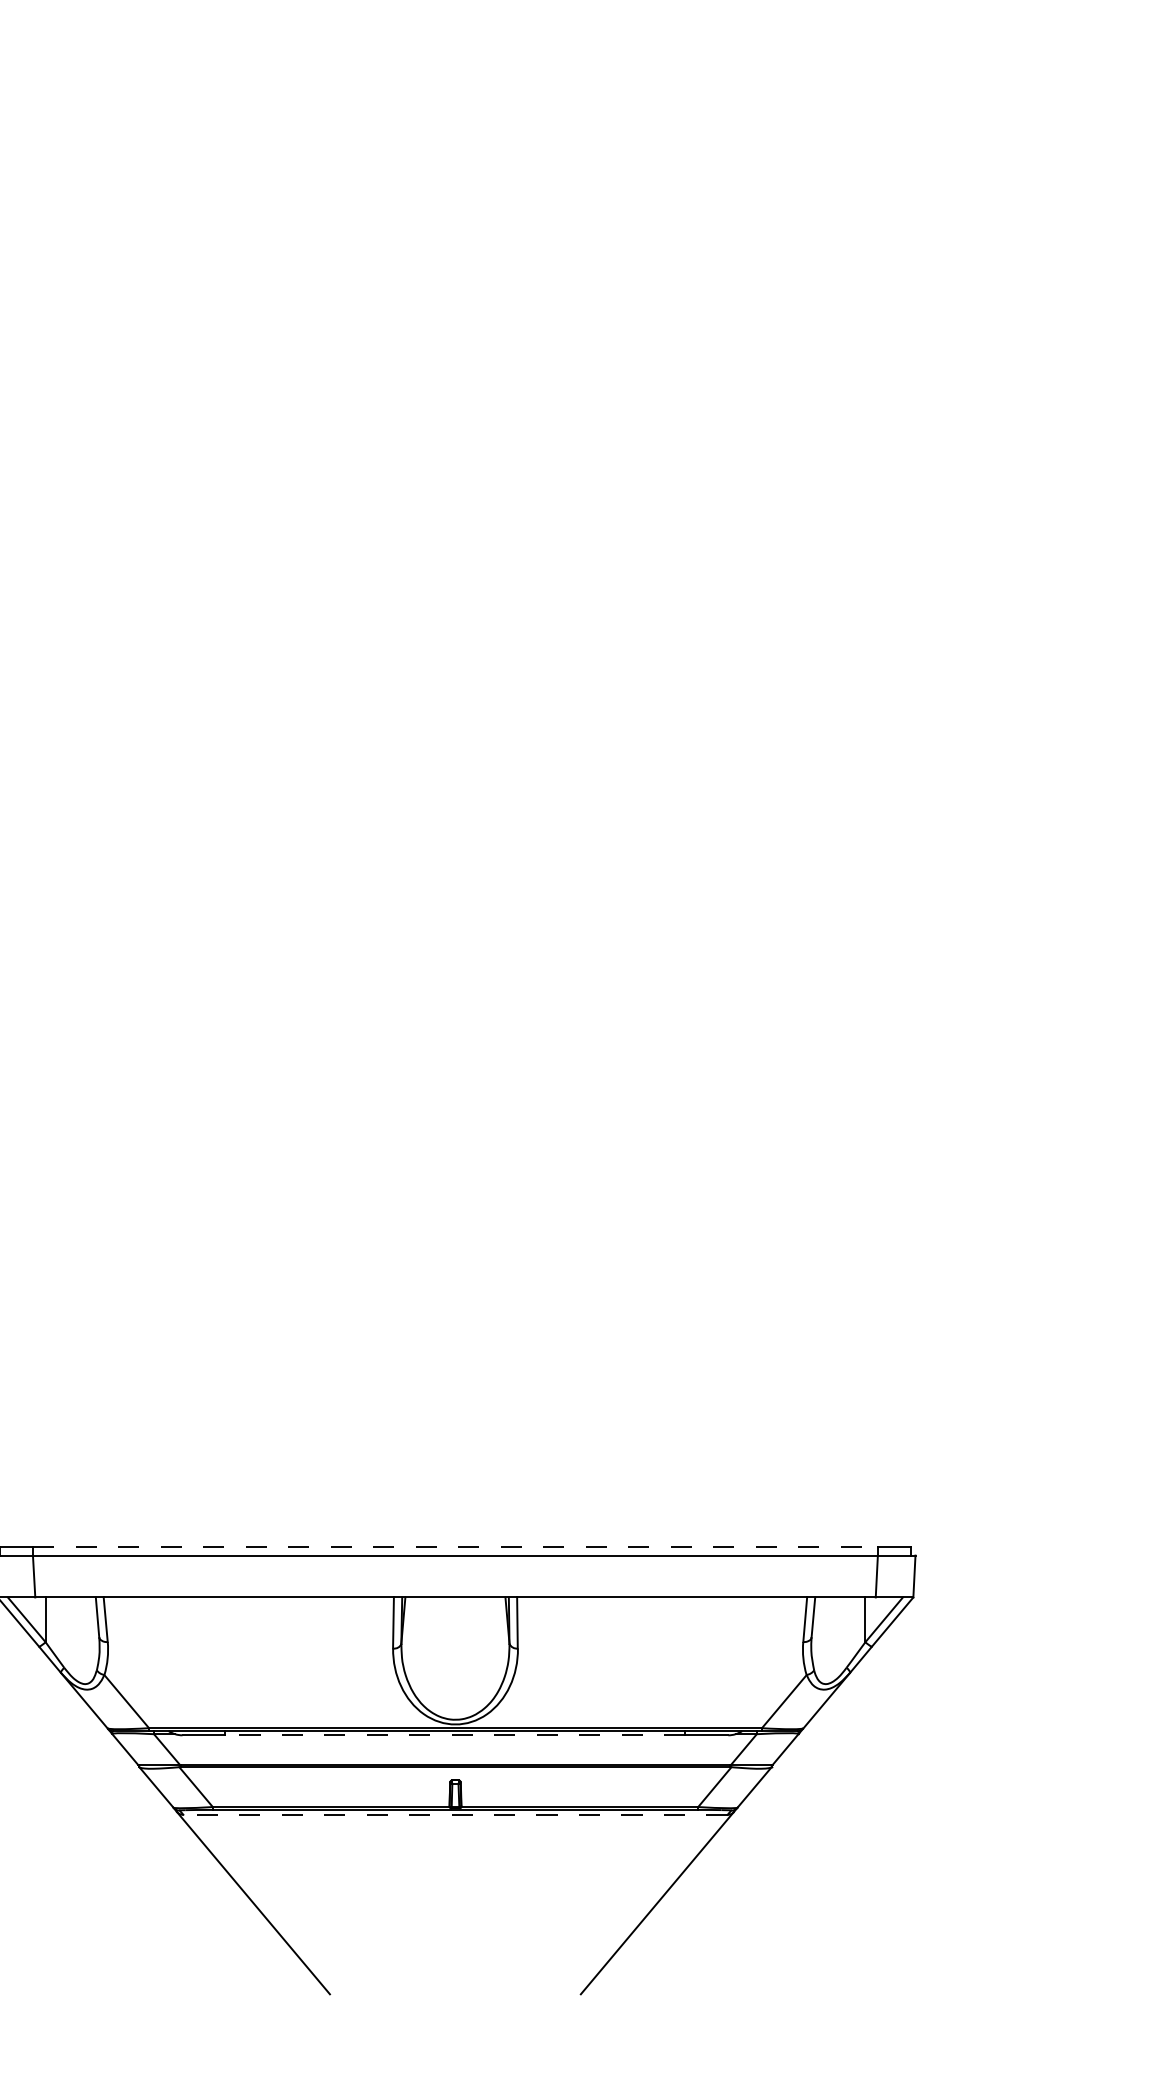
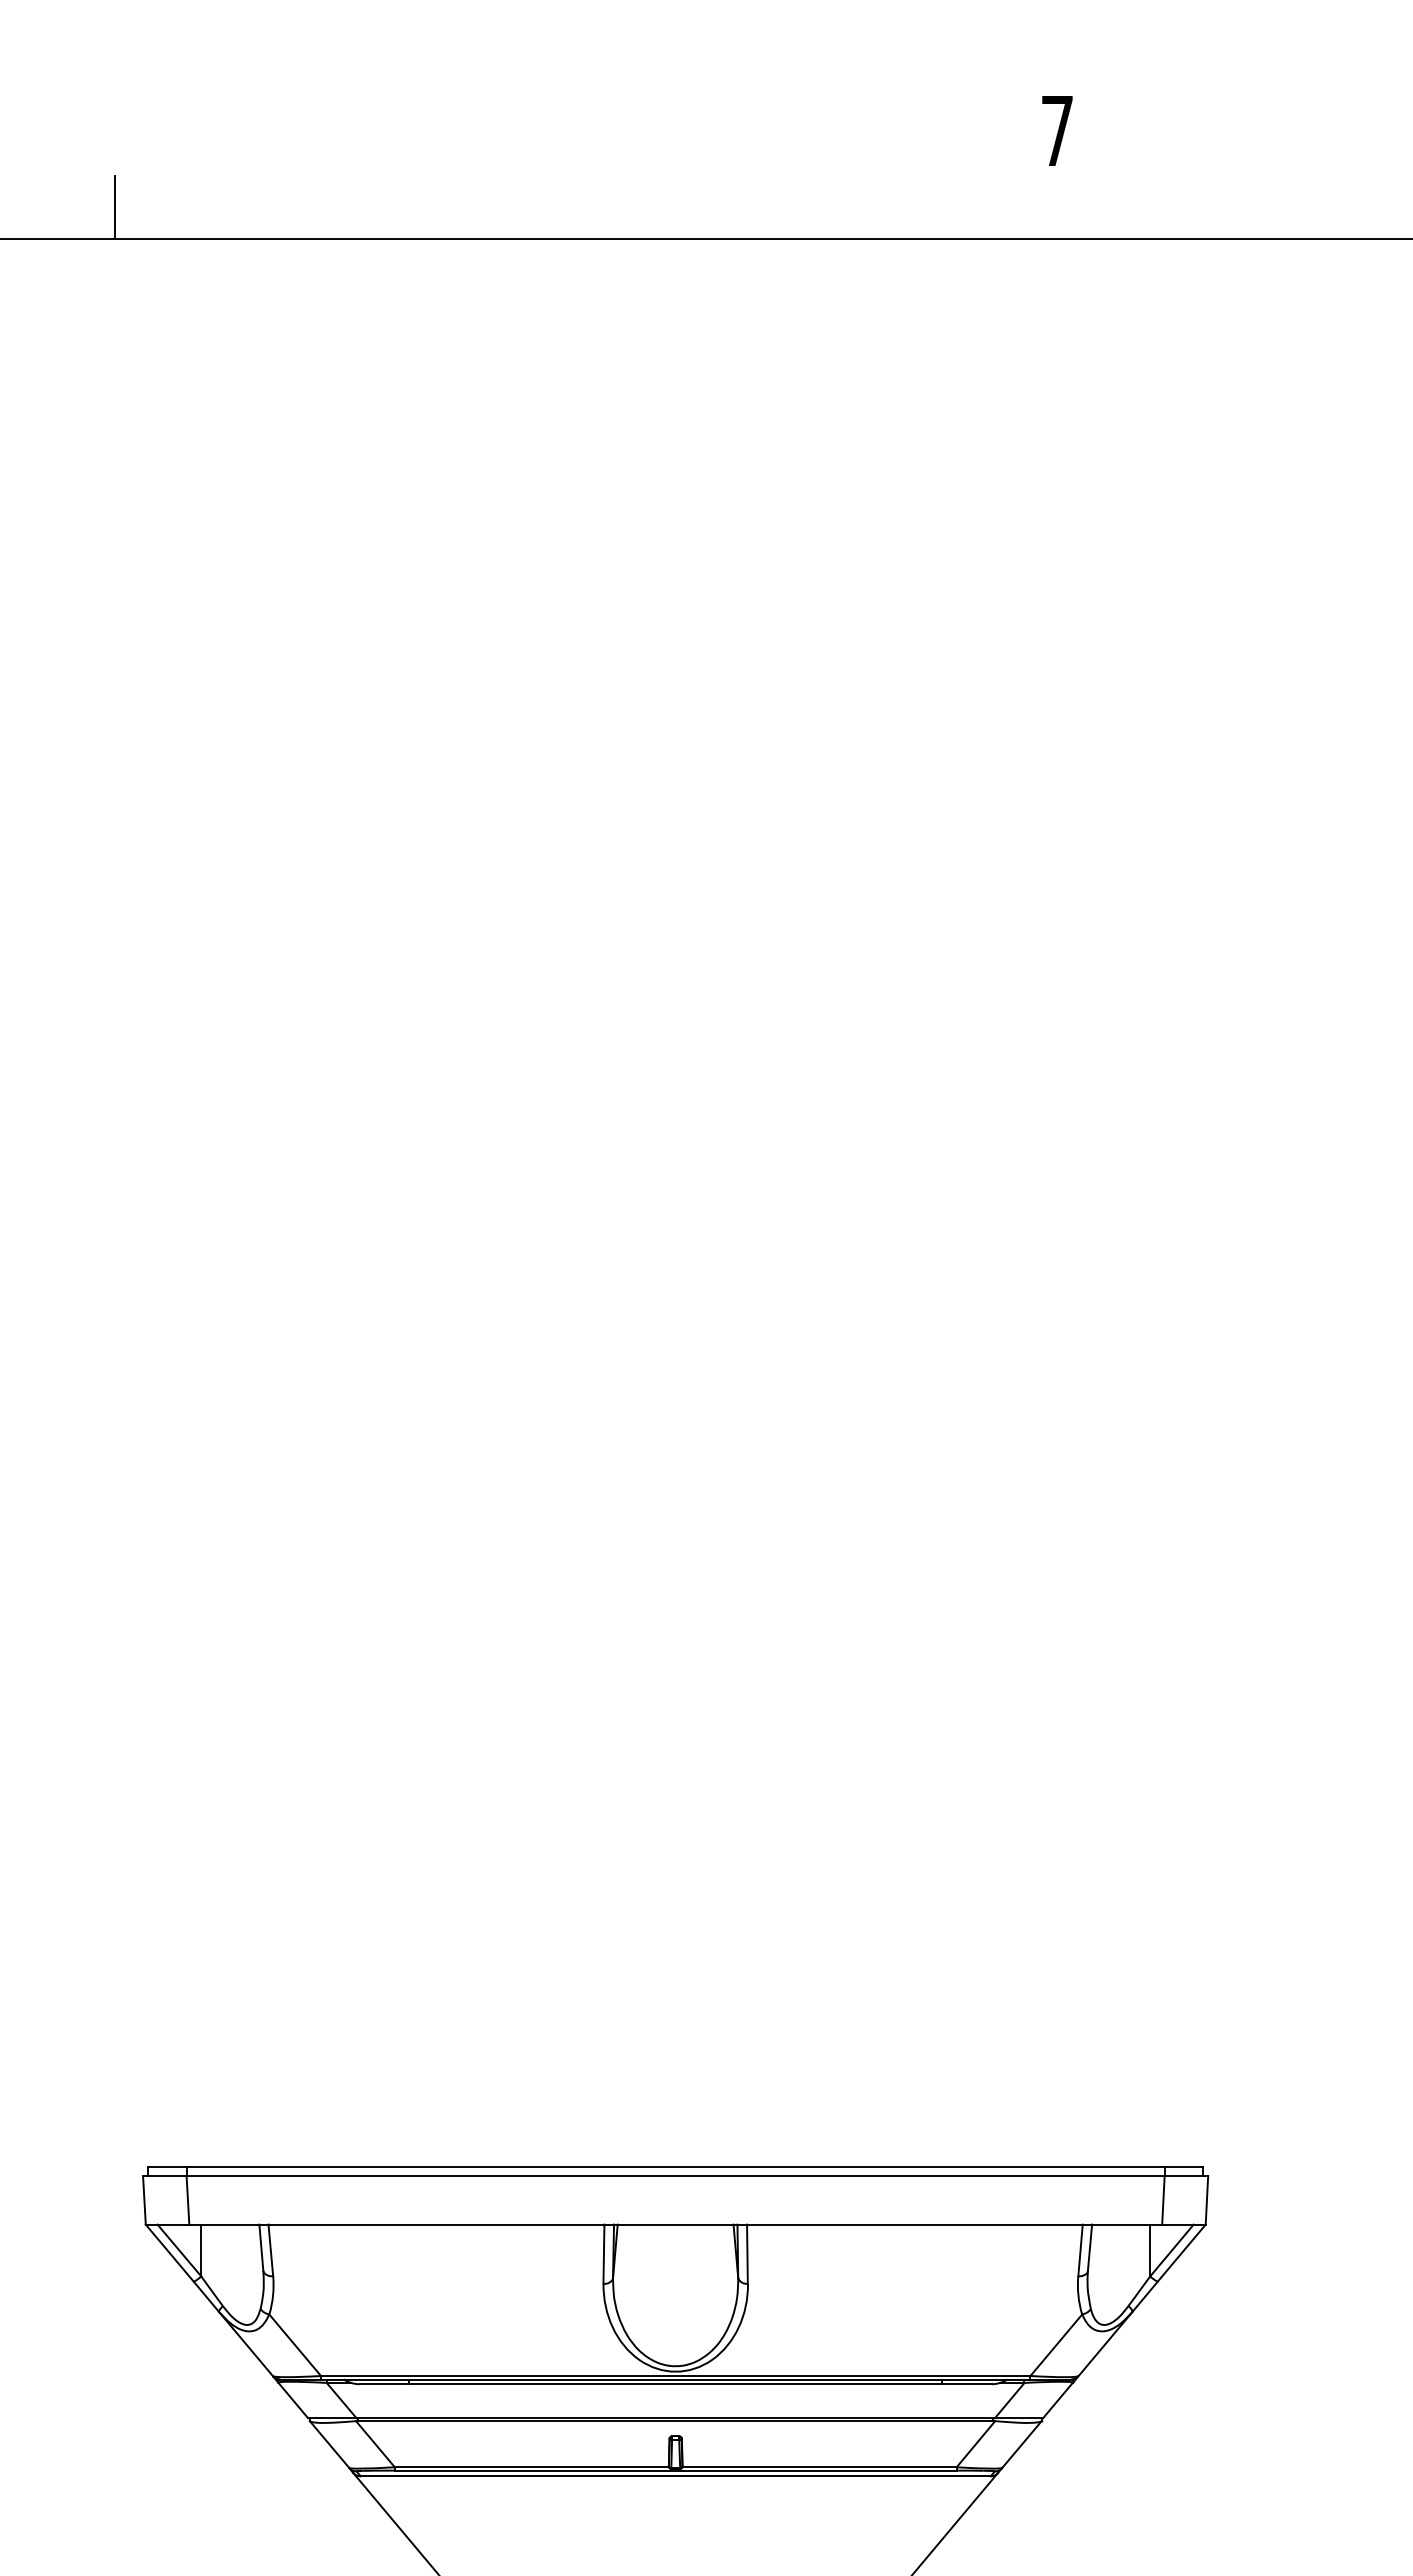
line: (455, 1547) -> (675, 2166), dashed -> solid
line: (455, 1735) -> (675, 2384), dashed -> solid
line: (455, 1815) -> (675, 2476), dashed -> solid

